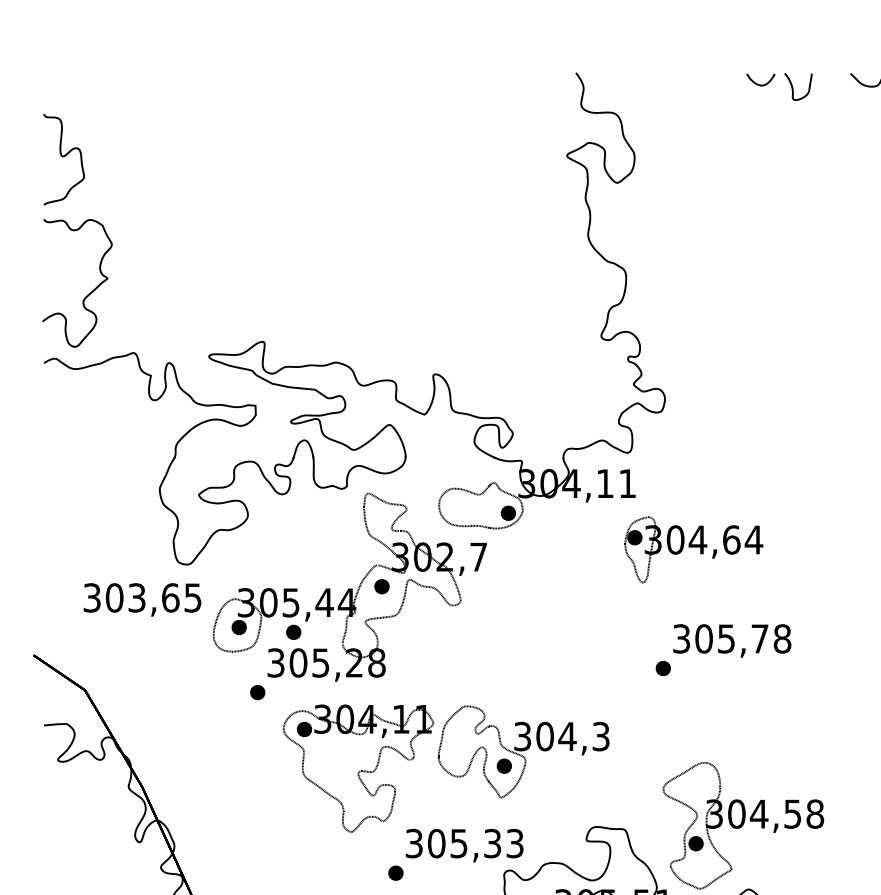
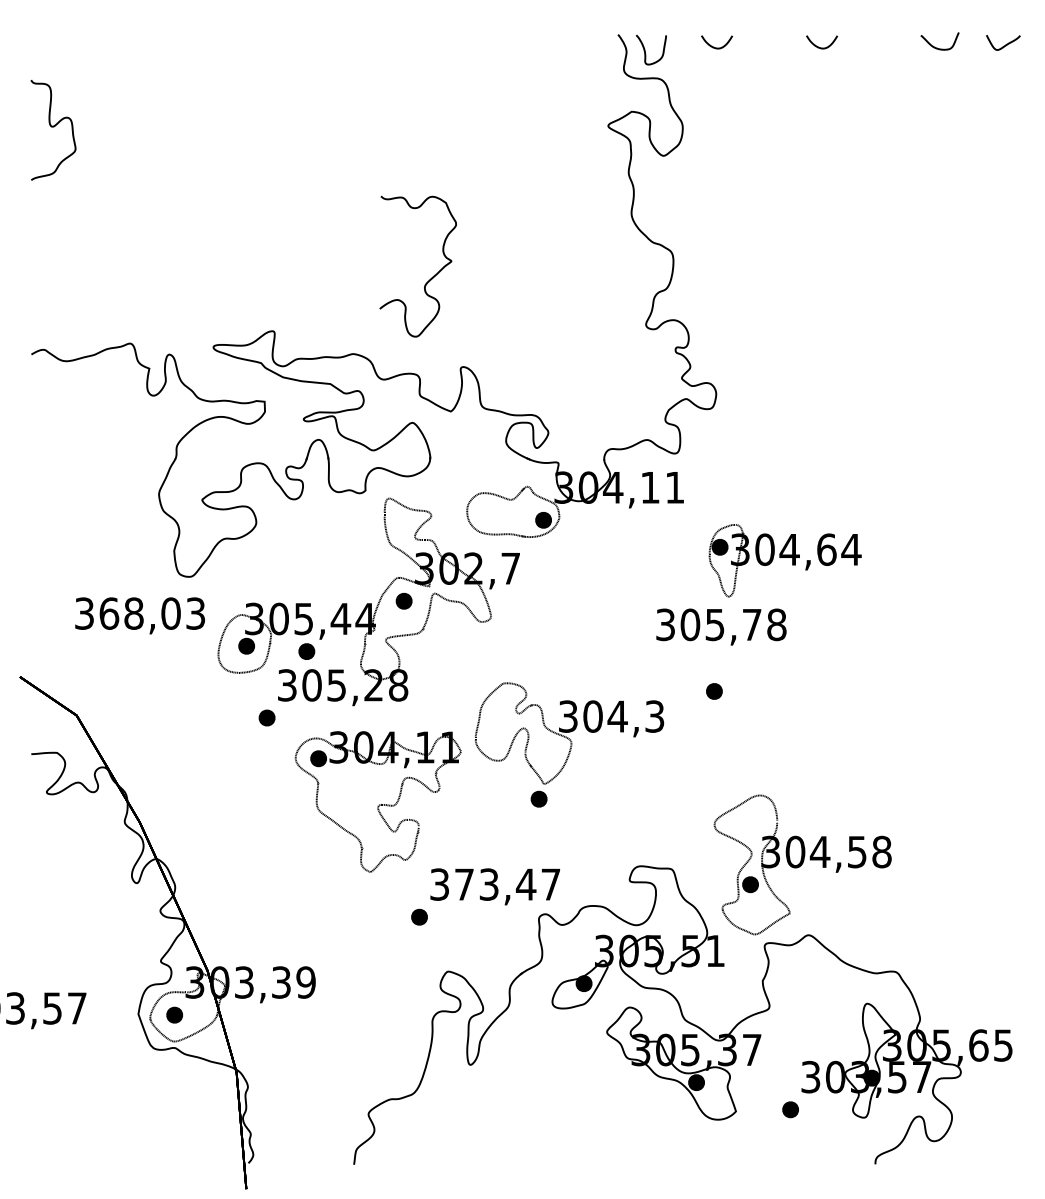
curve: (663, 83) -> (714, 46), added
curve: (793, 90) -> (646, 53), moved
curve: (88, 294) -> (430, 278), moved
part: (693, 549) -> (784, 560), moved
text: (153, 597) -> (152, 613), 303,65 -> 368,03
text: (732, 640) -> (721, 626), moved
part: (523, 751) -> (569, 733), moved
text: (475, 843) -> (507, 884), 305,33 -> 373,47

